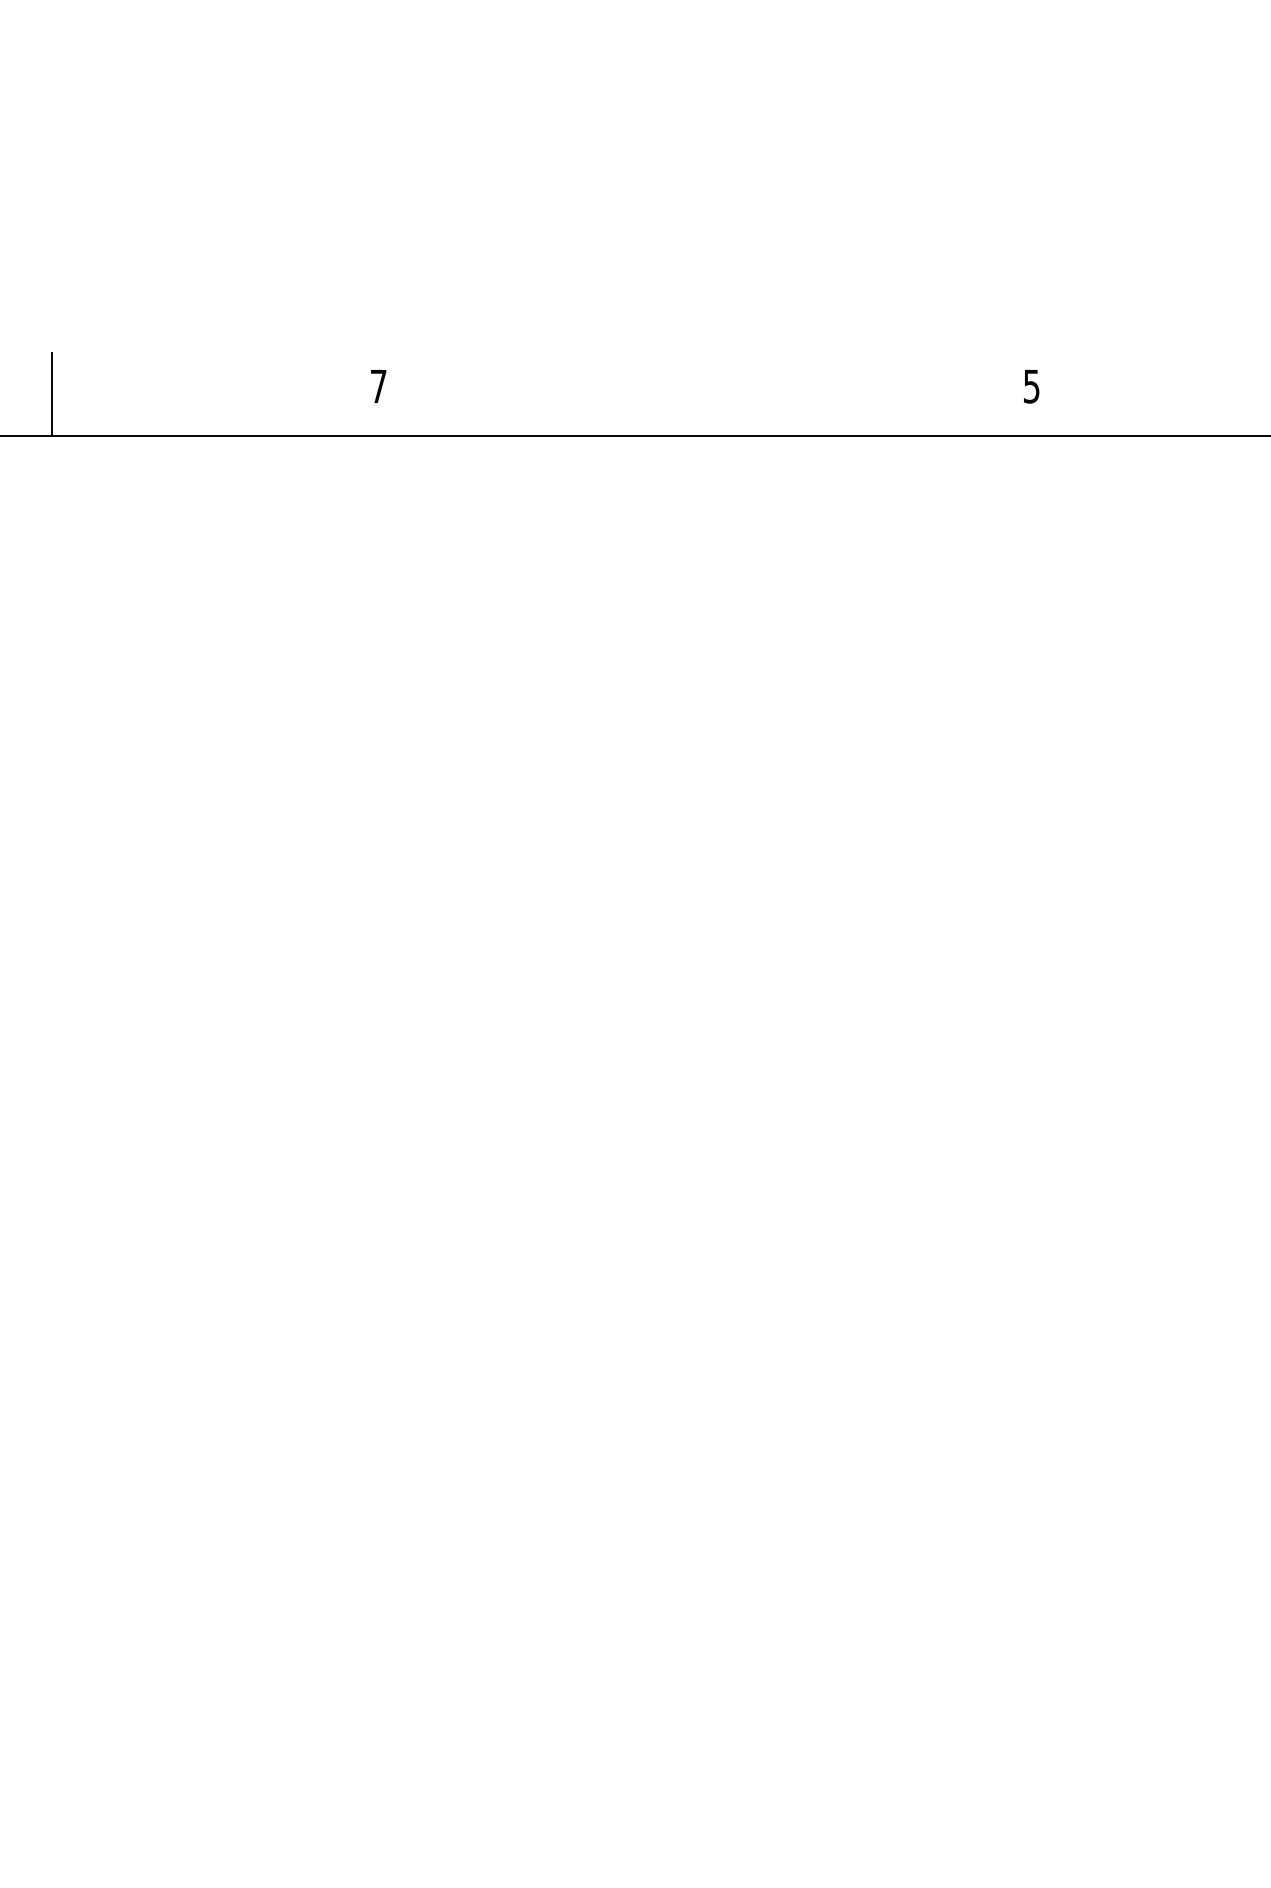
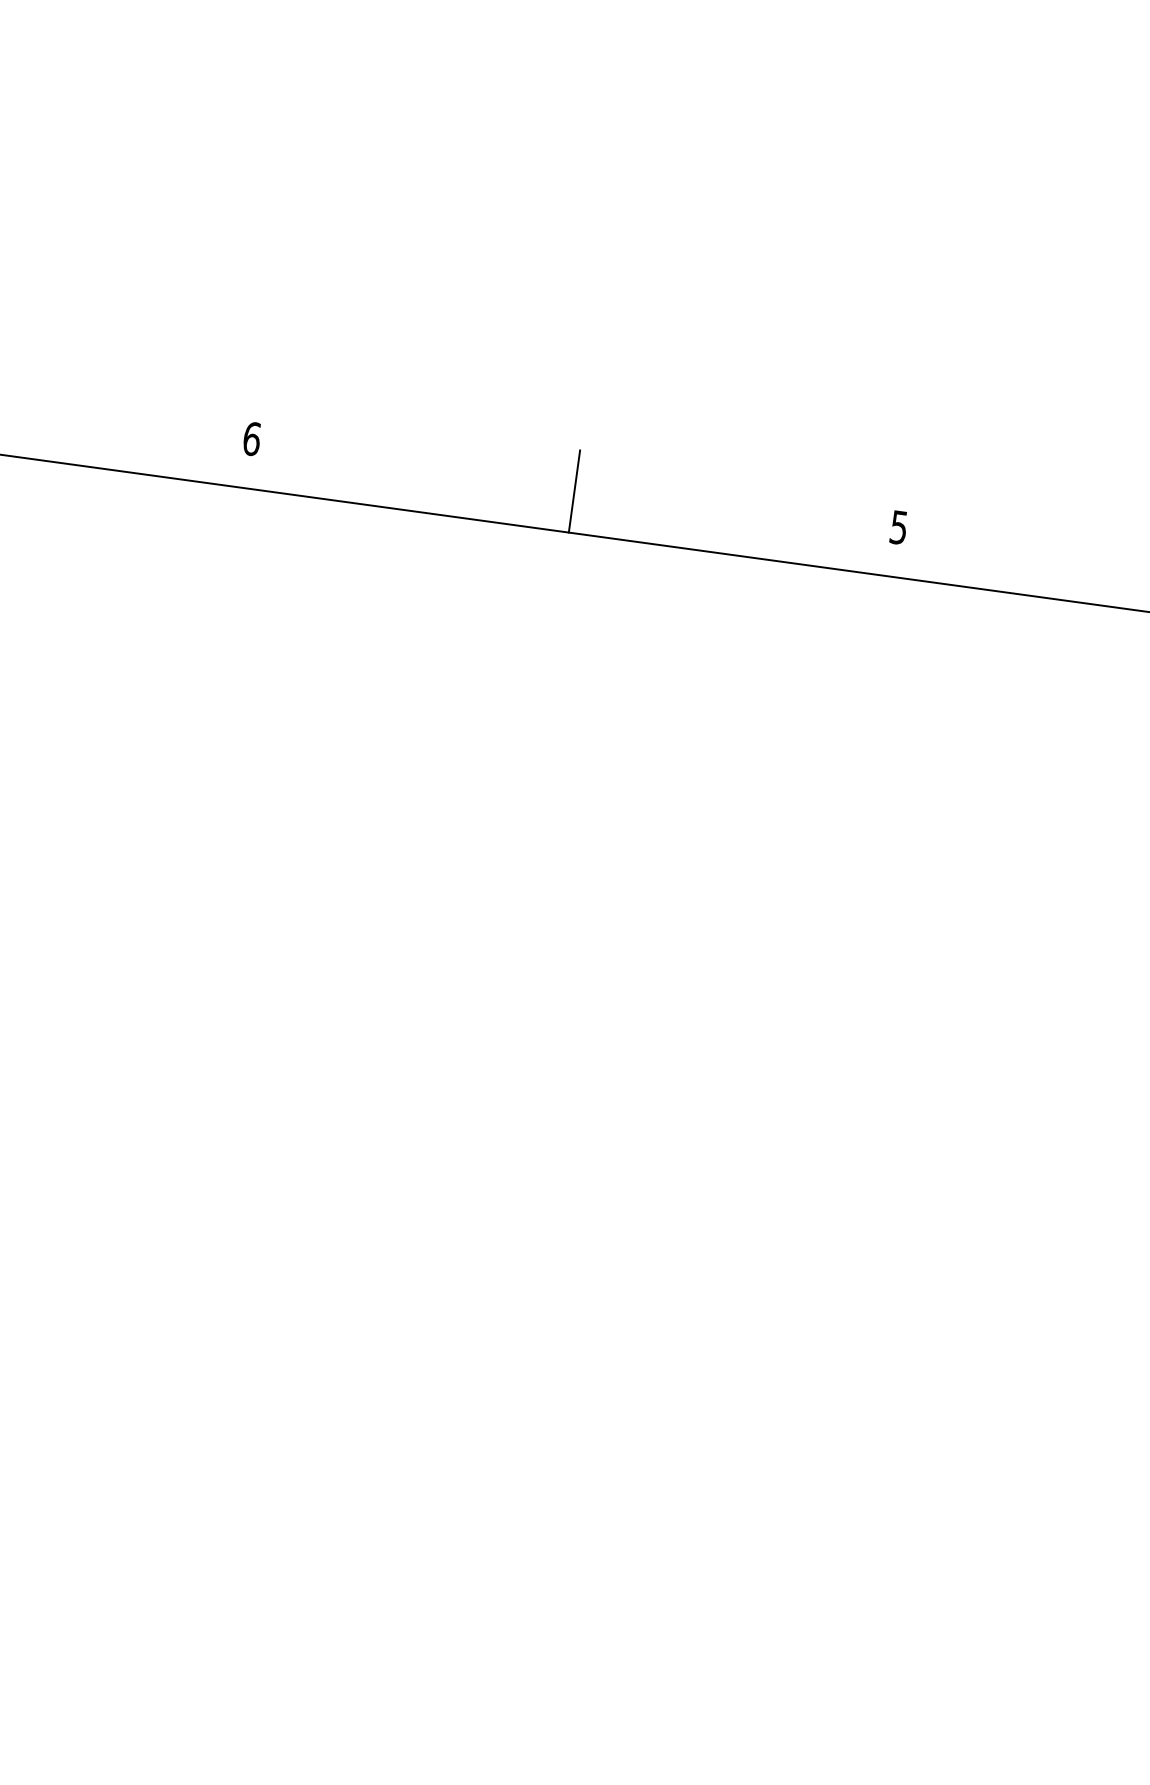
text: (378, 386) -> (251, 438), 7 -> 6
line: (705, 394) -> (574, 491), added

